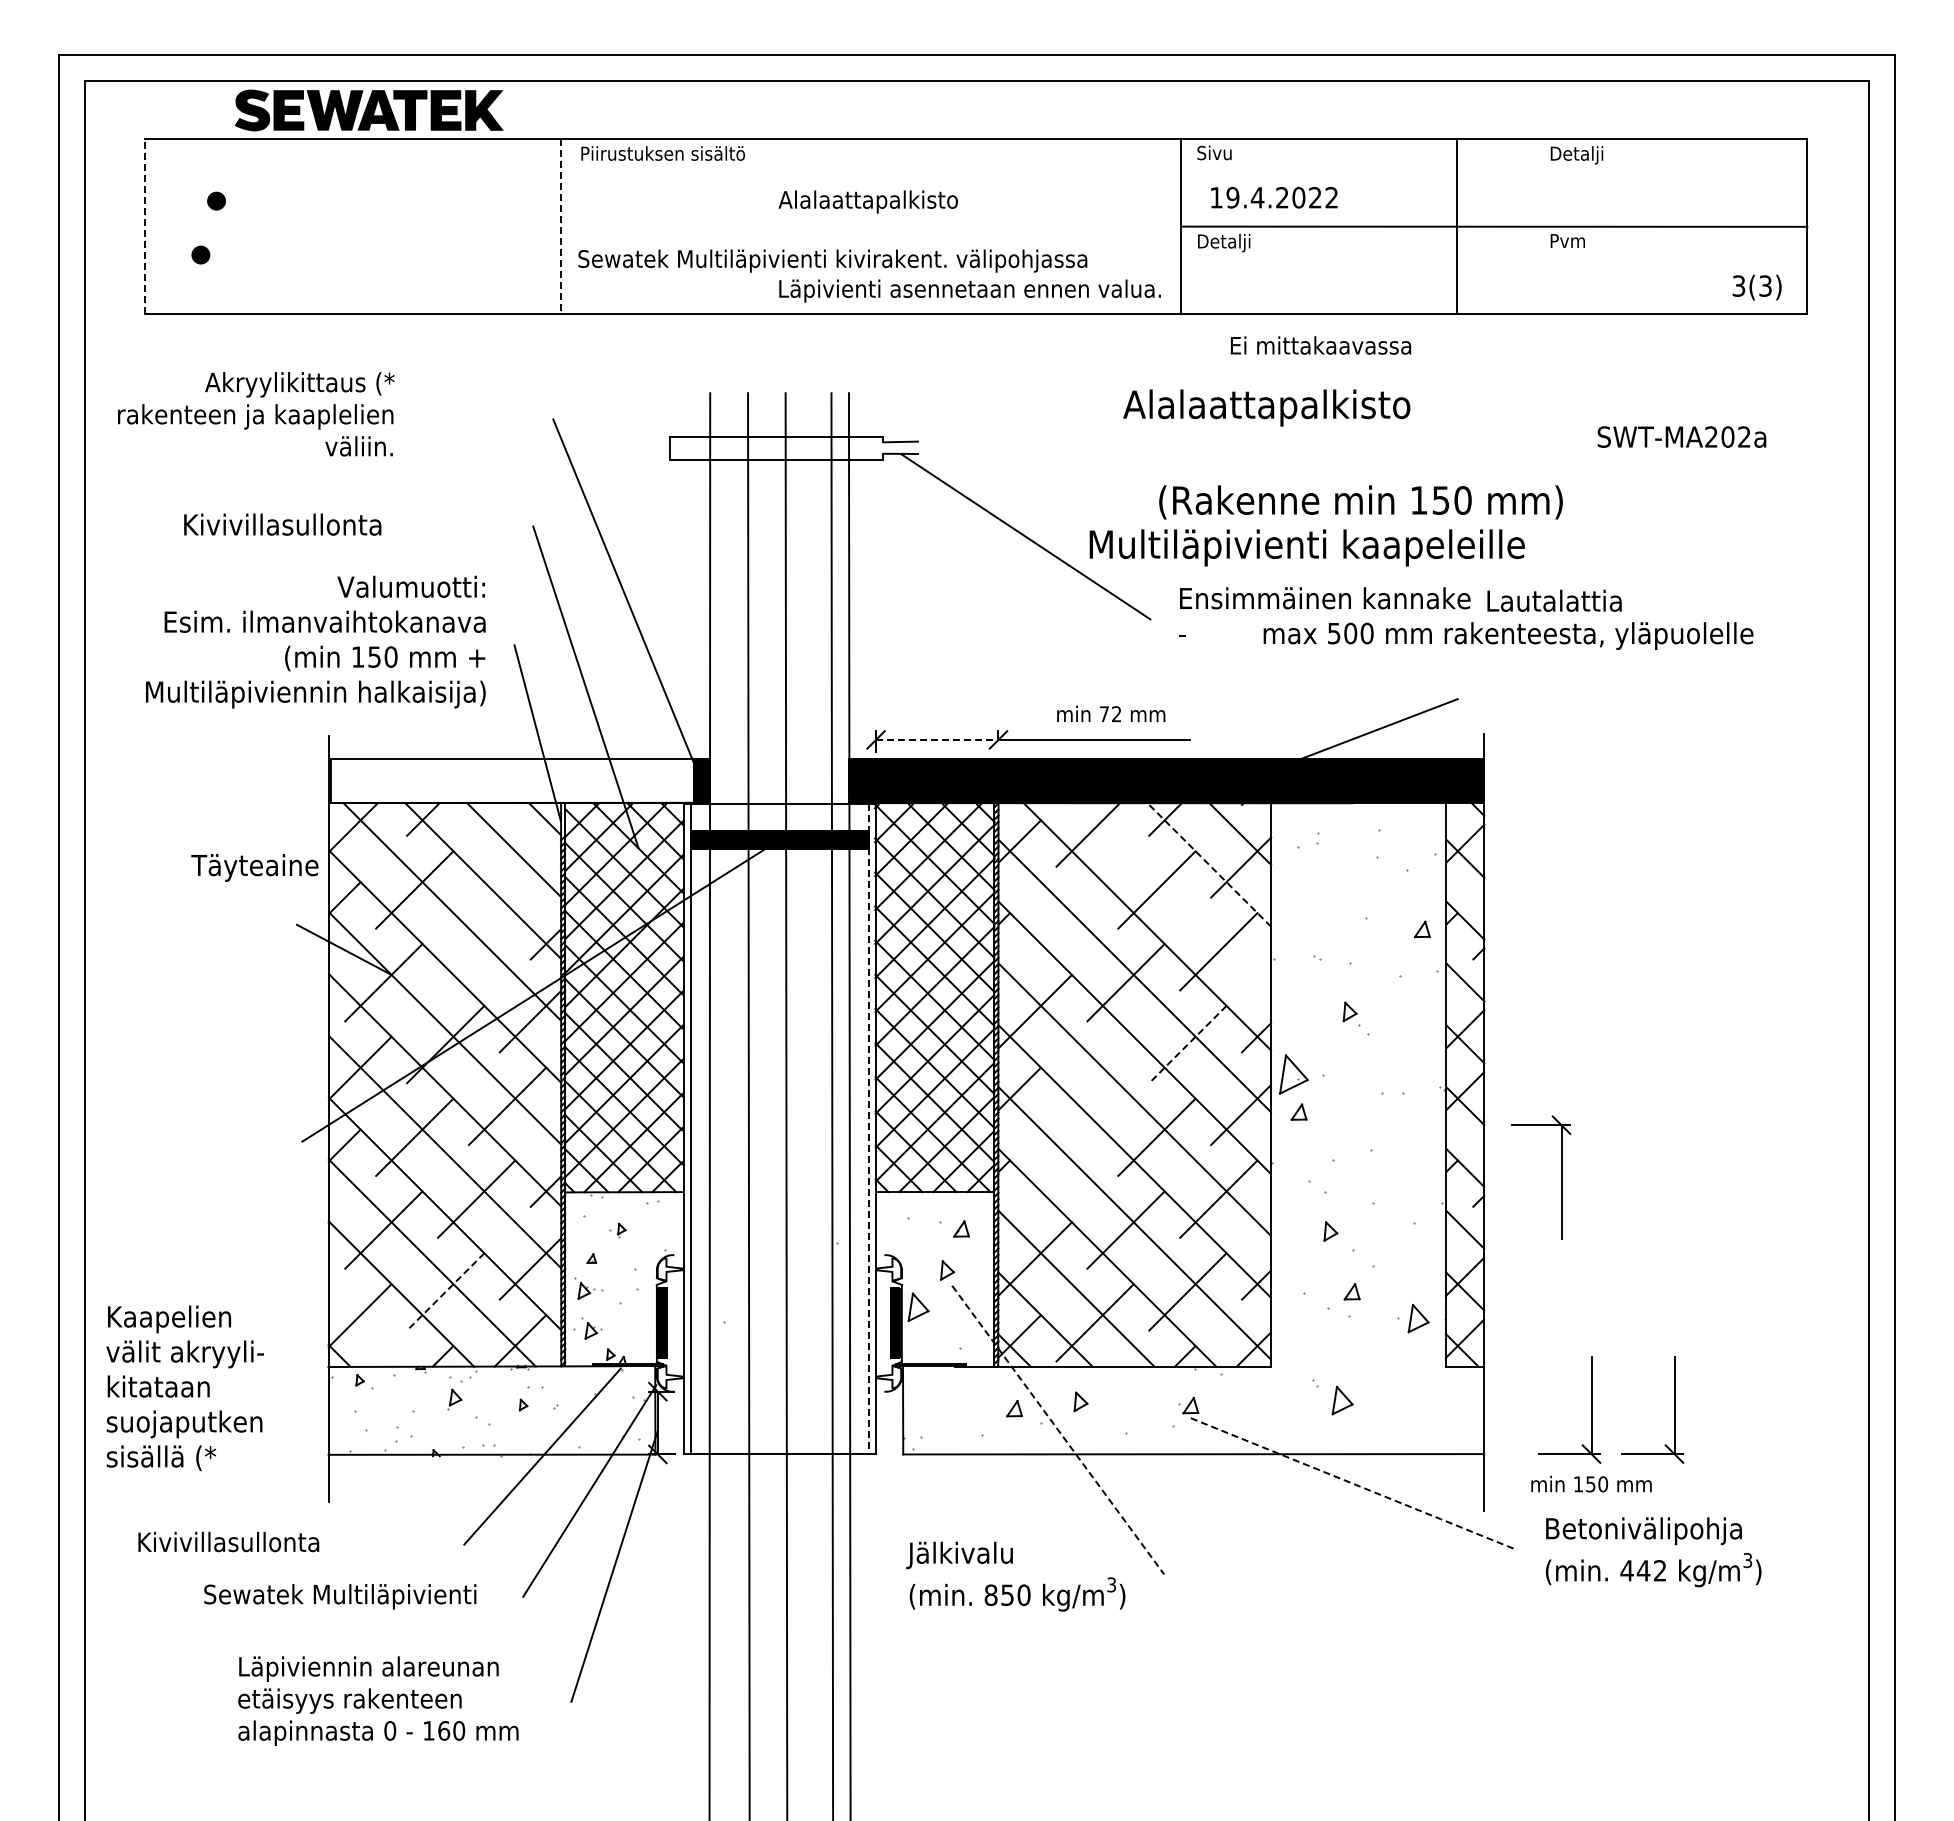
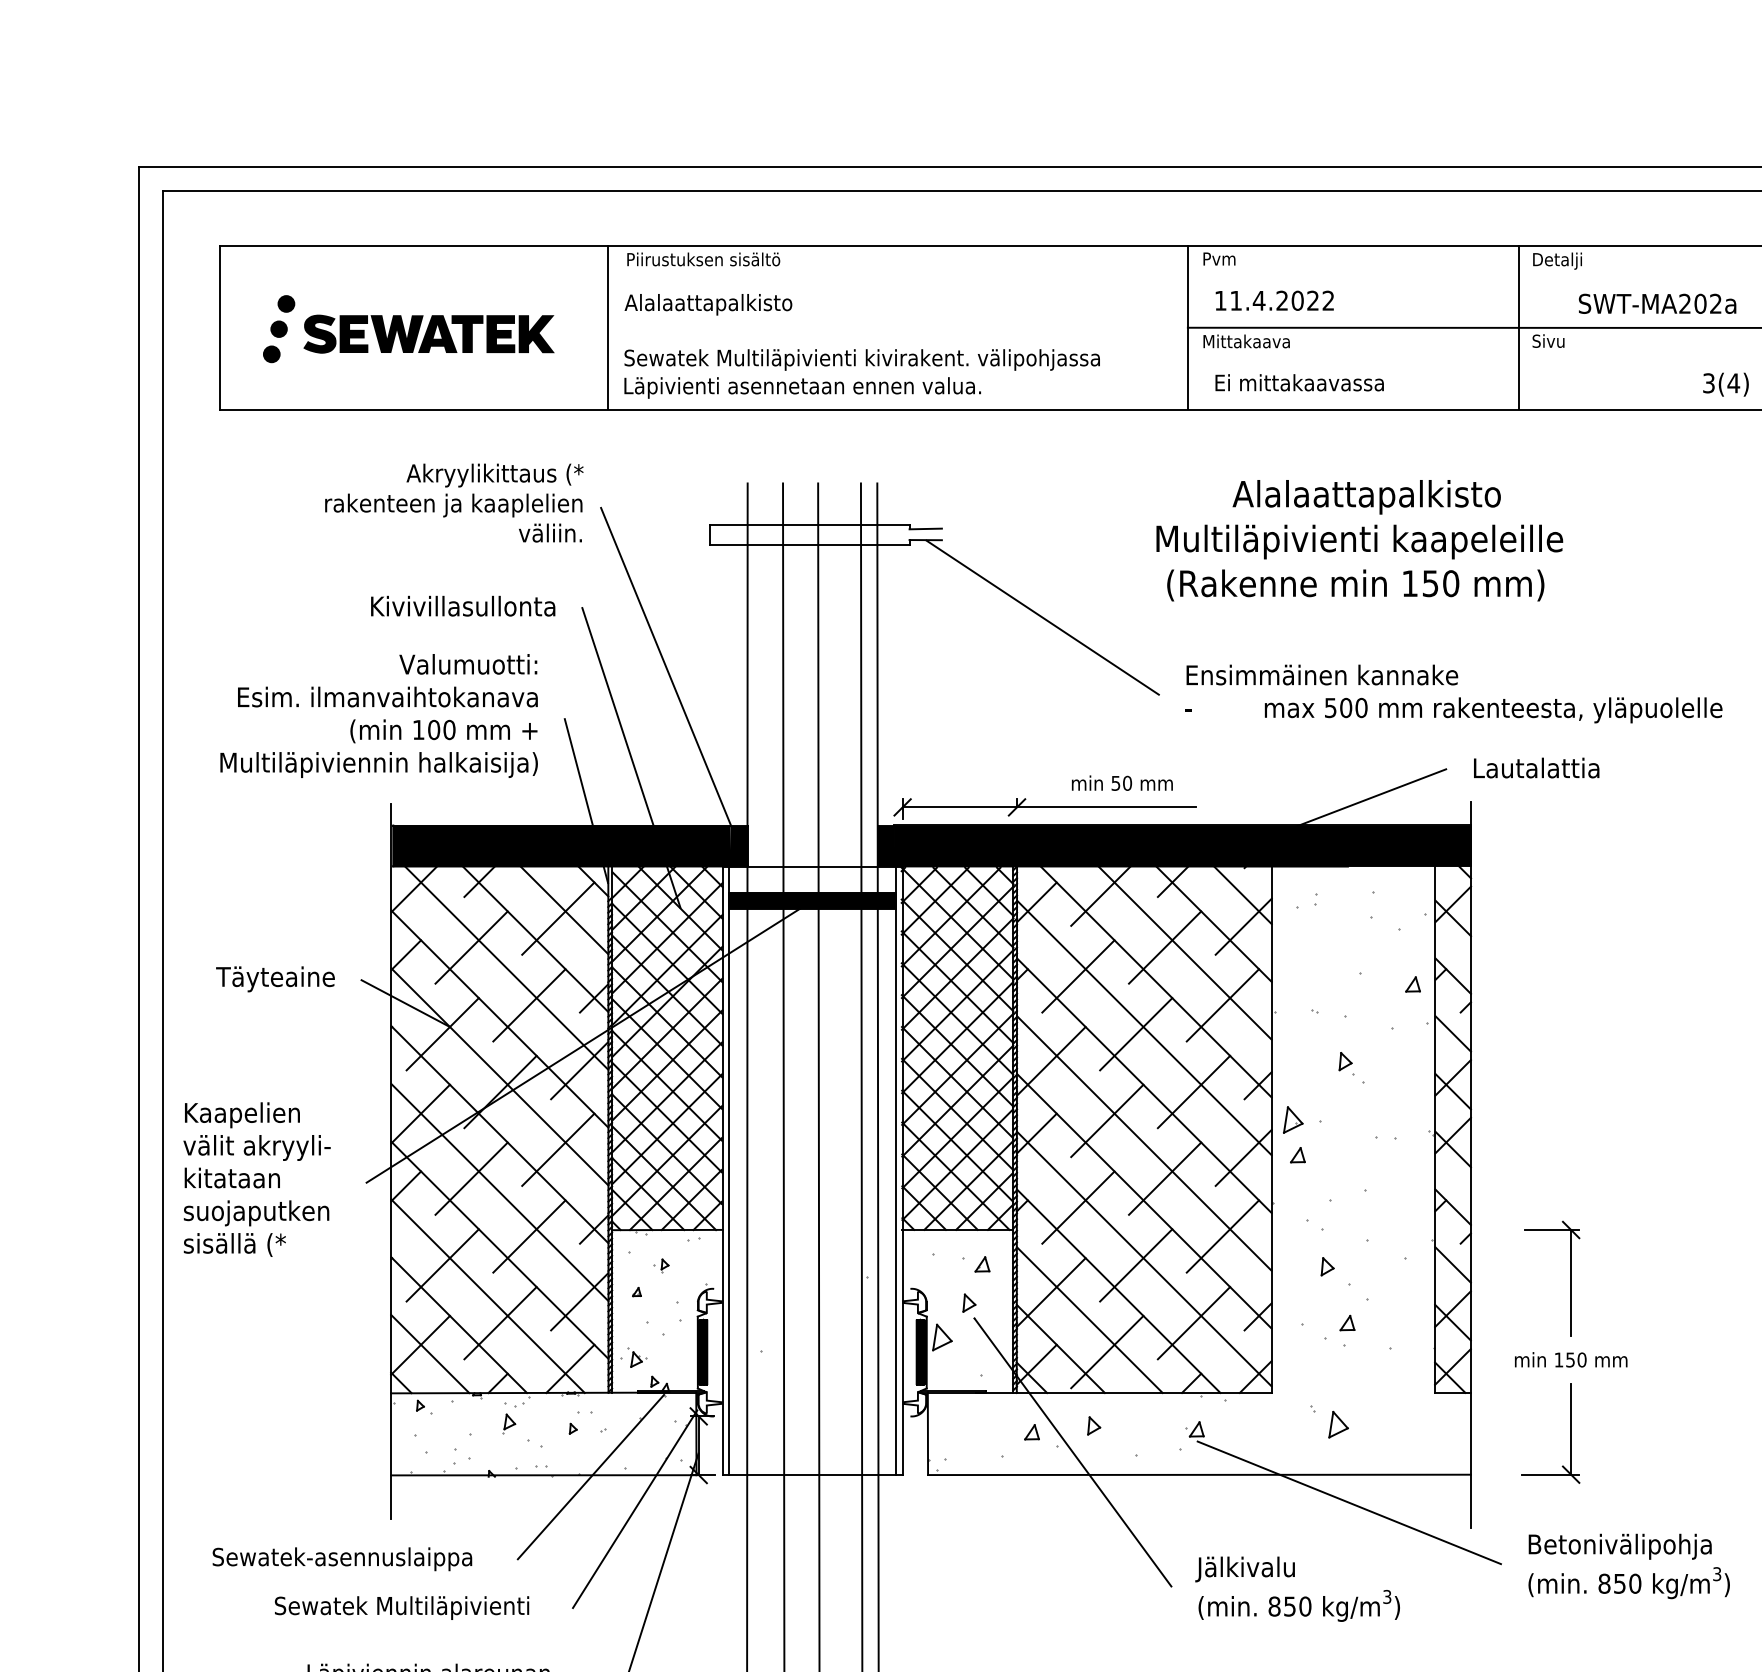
part: (368, 110) -> (428, 334), moved
text: (1214, 152) -> (1218, 258), Sivu -> Pvm
text: (1232, 197) -> (1235, 300), 19.4.2022 -> 11.4.2022
text: (867, 201) -> (707, 304), moved
line: (145, 226) -> (220, 327), dashed -> solid
line: (1456, 226) -> (1518, 327), moved
fill: (208, 227) -> (278, 328), added
line: (560, 227) -> (607, 328), dashed -> solid
text: (1567, 240) -> (1548, 340), Pvm -> Sivu
text: (1244, 242) -> (1246, 342), Detalji -> Mittakaava
text: (1765, 285) -> (1733, 382), 3(3) -> 3(4)
text: (969, 290) -> (802, 387), moved
text: (1321, 345) -> (1300, 382), moved
text: (1266, 407) -> (1366, 496), moved
text: (256, 414) -> (454, 503), moved
text: (1681, 436) -> (1657, 303), moved
text: (282, 524) -> (462, 606), moved
text: (1306, 547) -> (1359, 541), moved
text: (1554, 600) -> (1536, 767), moved
text: (374, 656) -> (433, 729), 150 -> 100
text: (1110, 714) -> (1121, 783), 72 -> 50
line: (937, 739) -> (960, 806), dashed -> solid
fill: (511, 780) -> (561, 845), added
line: (507, 858) -> (558, 918), added
line: (1209, 864) -> (1214, 923), dashed -> solid
text: (254, 867) -> (275, 978), moved
line: (1178, 895) -> (1185, 952), added
line: (1063, 920) -> (1077, 976), added
line: (476, 951) -> (529, 1005), added
line: (1187, 1044) -> (1193, 1091), dashed -> solid
part: (1294, 1074) -> (1293, 1120), size x0.71
line: (1094, 1075) -> (1106, 1120), added
line: (869, 1129) -> (896, 1171), dashed -> solid
line: (1063, 1167) -> (1077, 1206), added
part: (1561, 1177) -> (1571, 1278), moved
part: (584, 1288) -> (630, 1319), removed
line: (445, 1291) -> (500, 1322), dashed -> solid
part: (1418, 1318) -> (1409, 1348), removed
line: (370, 1324) -> (430, 1353), added
text: (184, 1388) -> (256, 1179), moved
part: (1674, 1409) -> (1648, 1433), removed
line: (1058, 1430) -> (1073, 1452), dashed -> solid
text: (1591, 1483) -> (1571, 1359), moved
line: (1354, 1484) -> (1349, 1503), dashed -> solid
text: (276, 1544) -> (342, 1559), Kivivillasullonta -> Sewatek-asennuslaippa
text: (1643, 1570) -> (1619, 1583), 442 -> 850
text: (1015, 1576) -> (1297, 1589), moved

